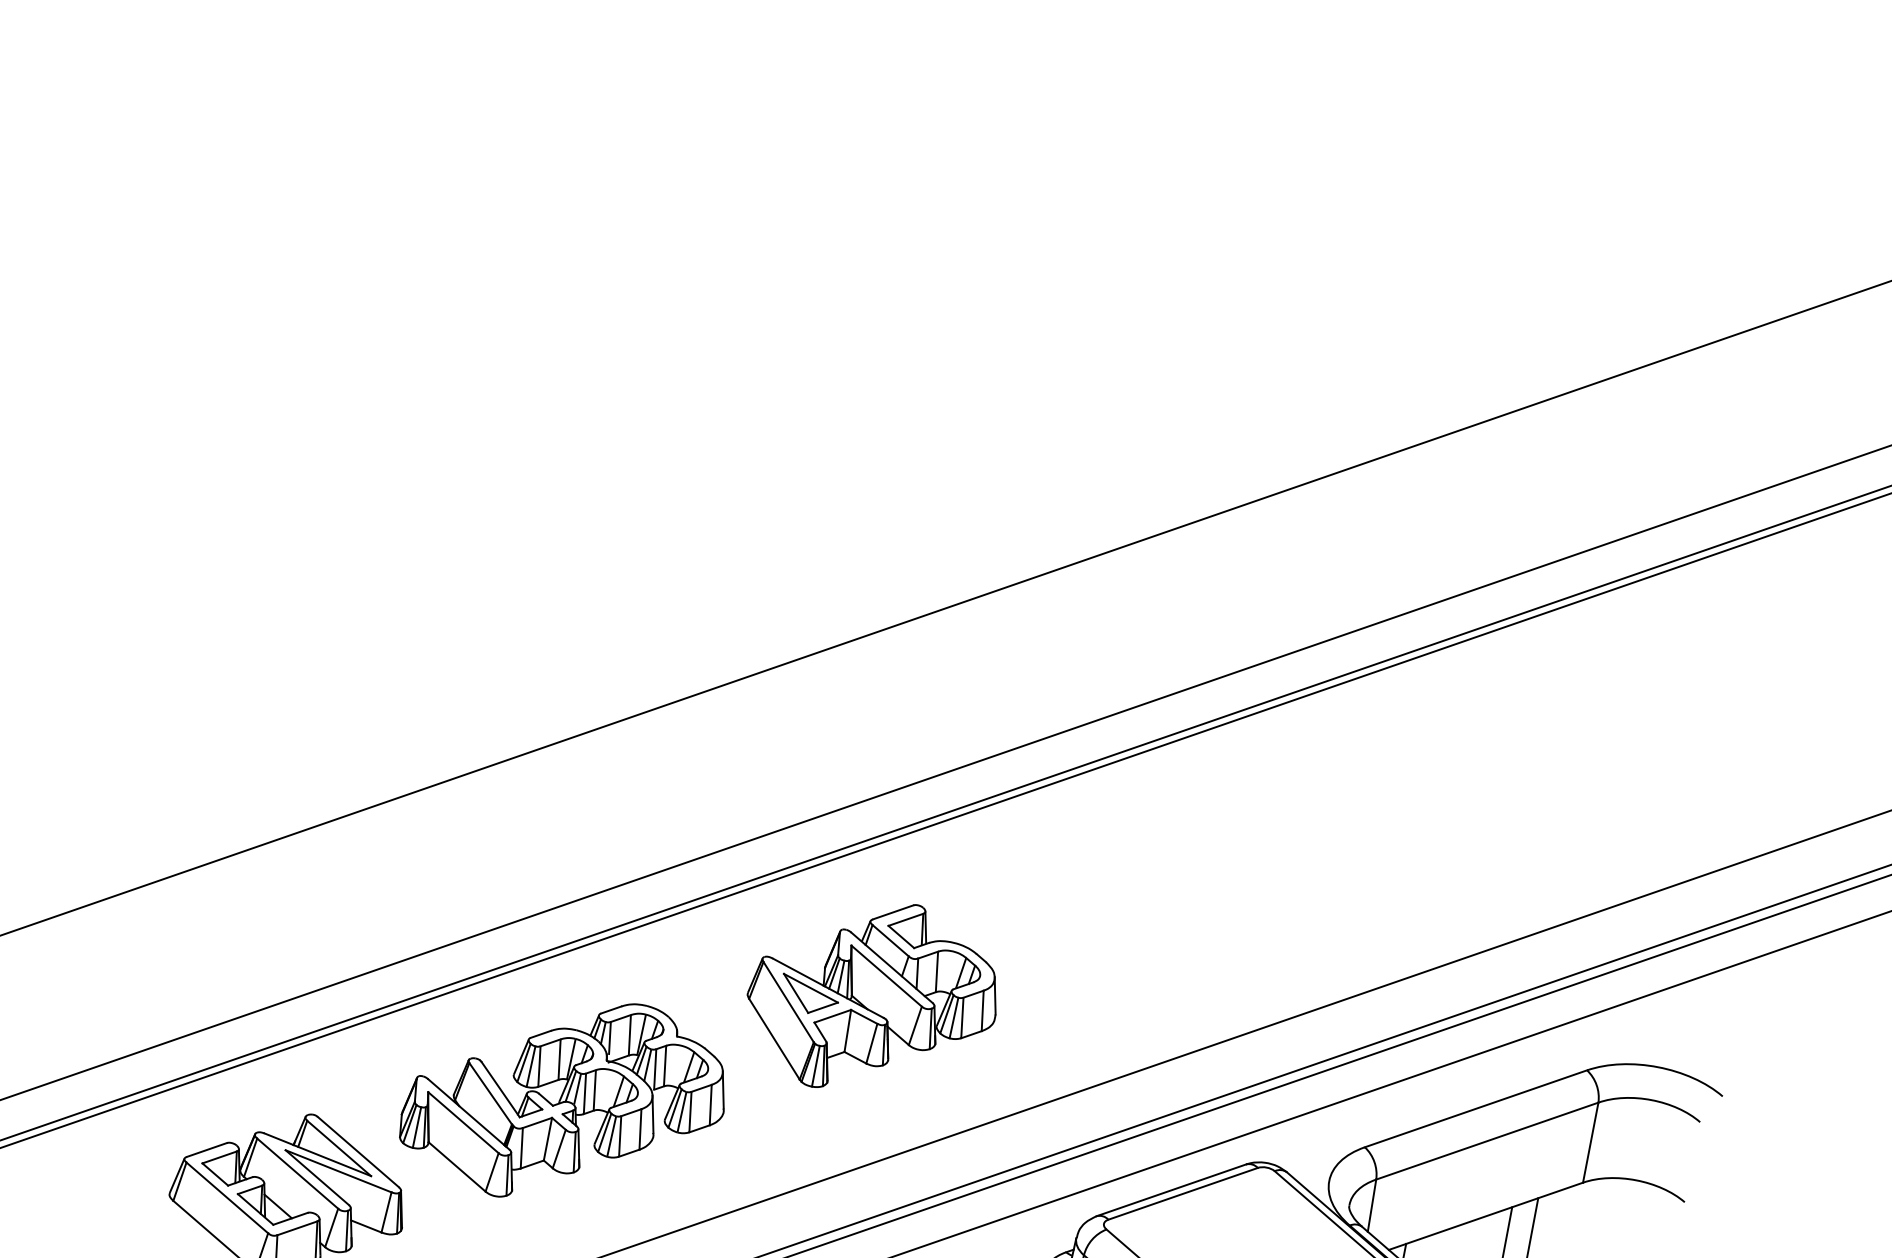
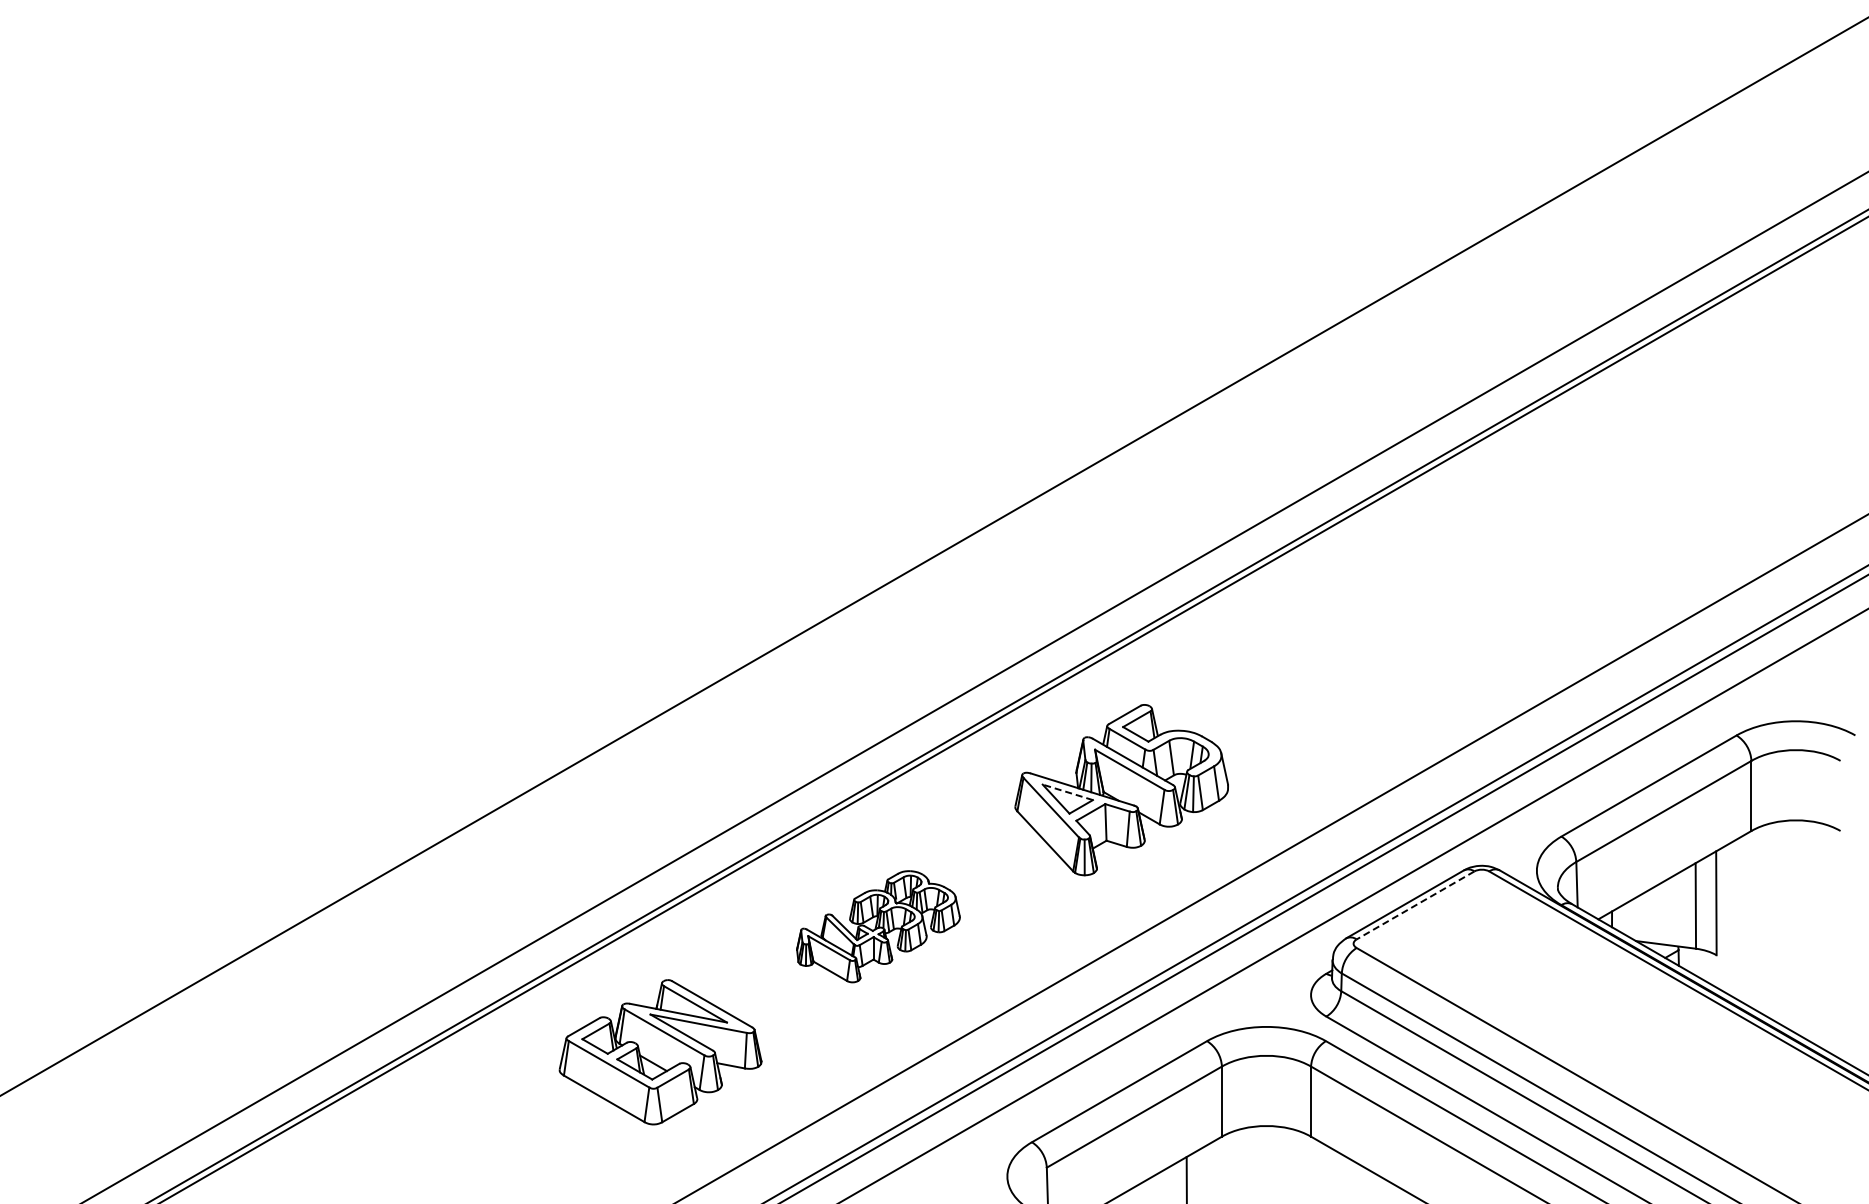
line: (810, 988) -> (1067, 792), solid -> dashed
part: (565, 1099) -> (878, 926), size x0.6
line: (1183, 1193) -> (1415, 905), solid -> dashed

